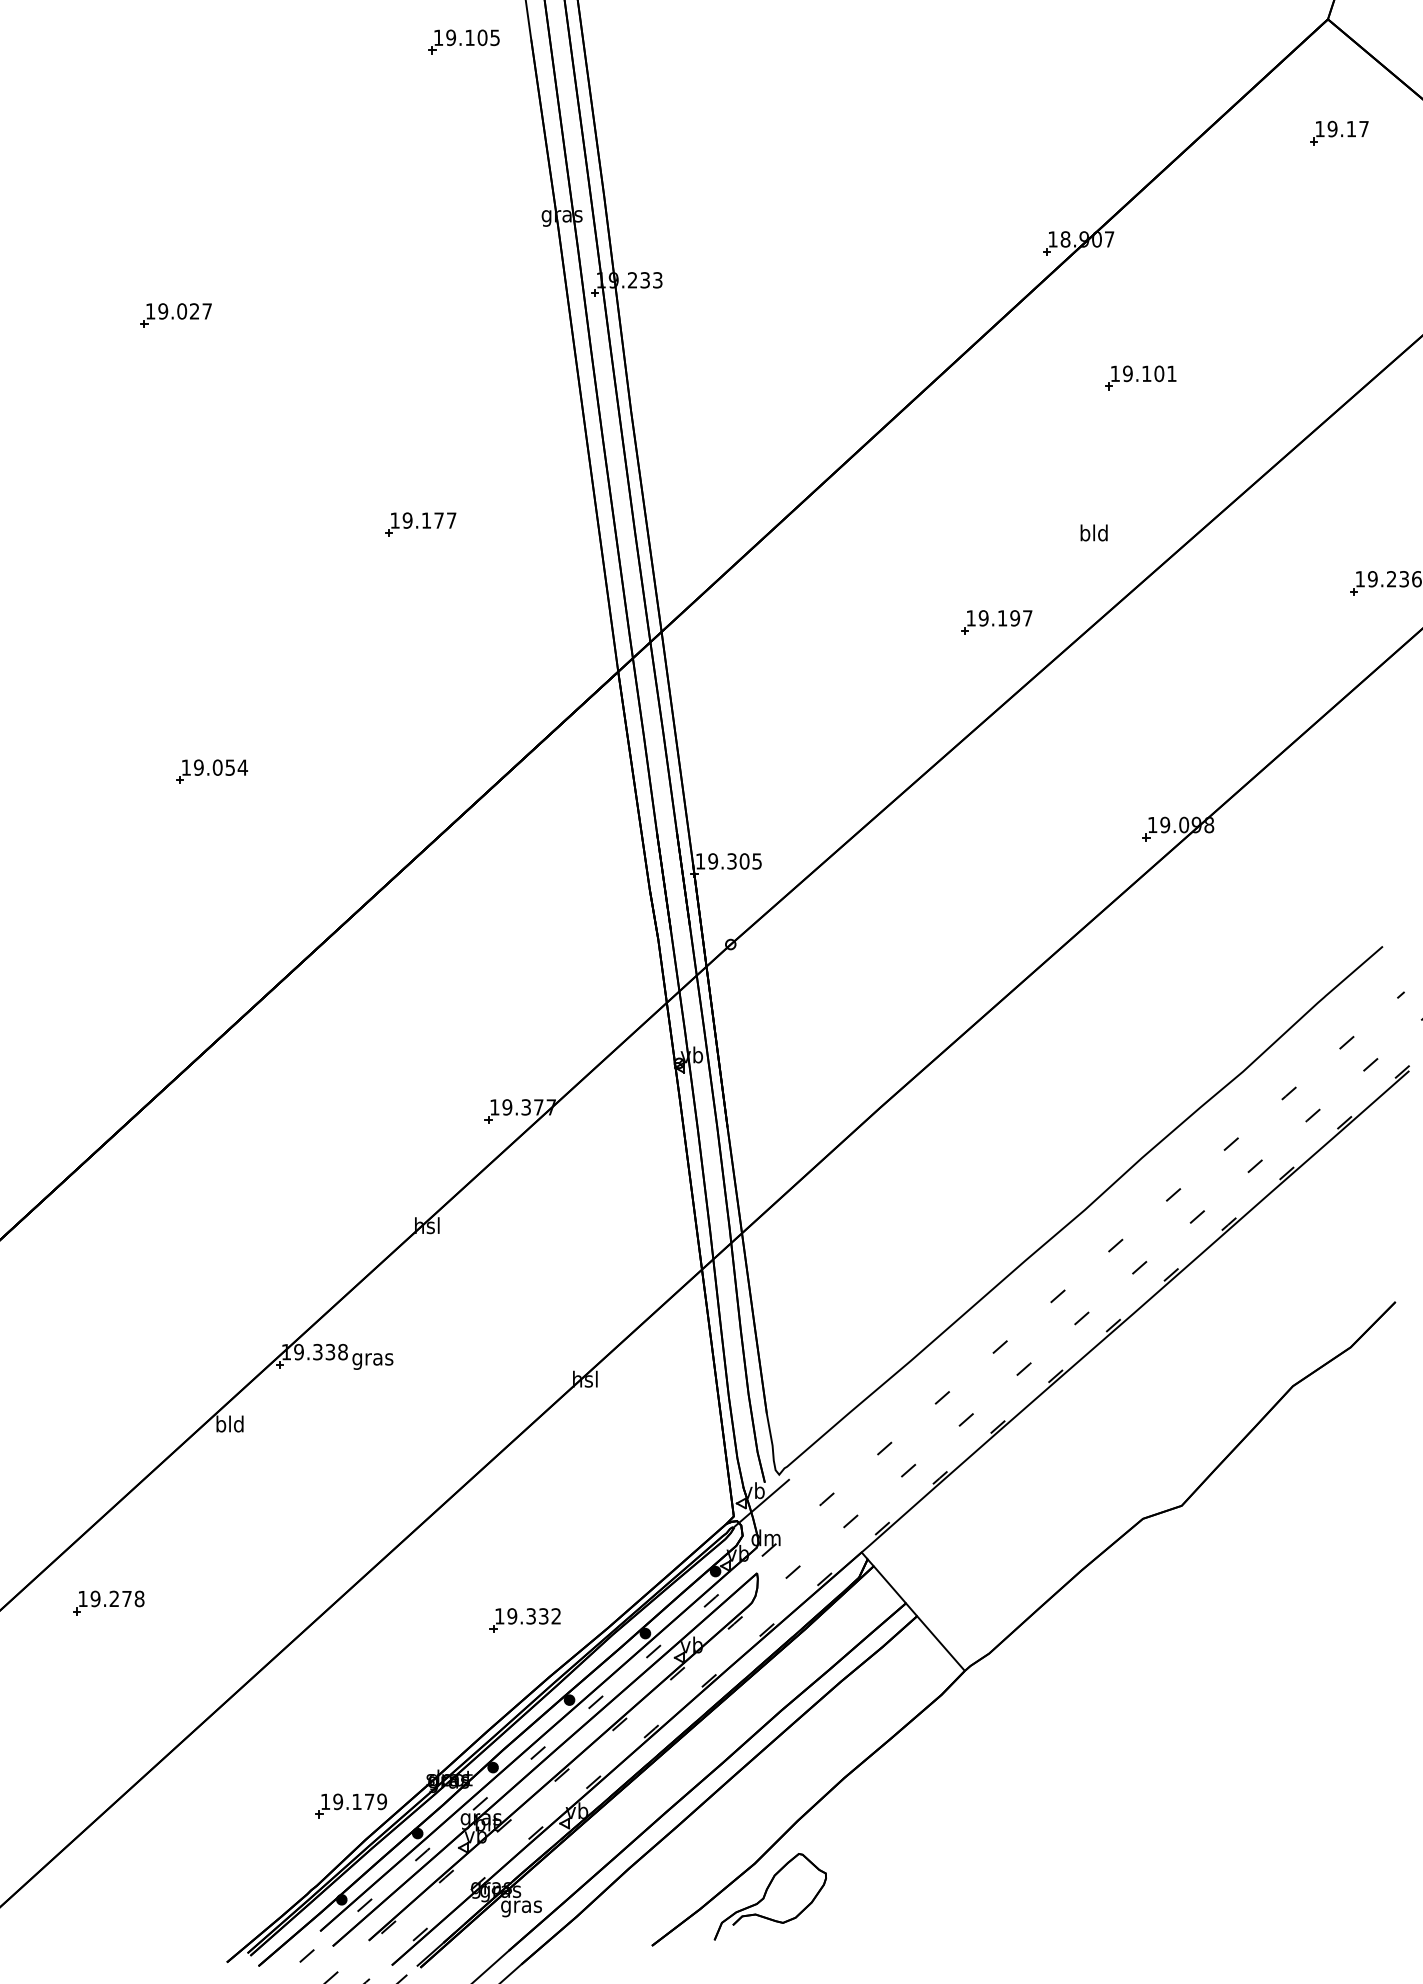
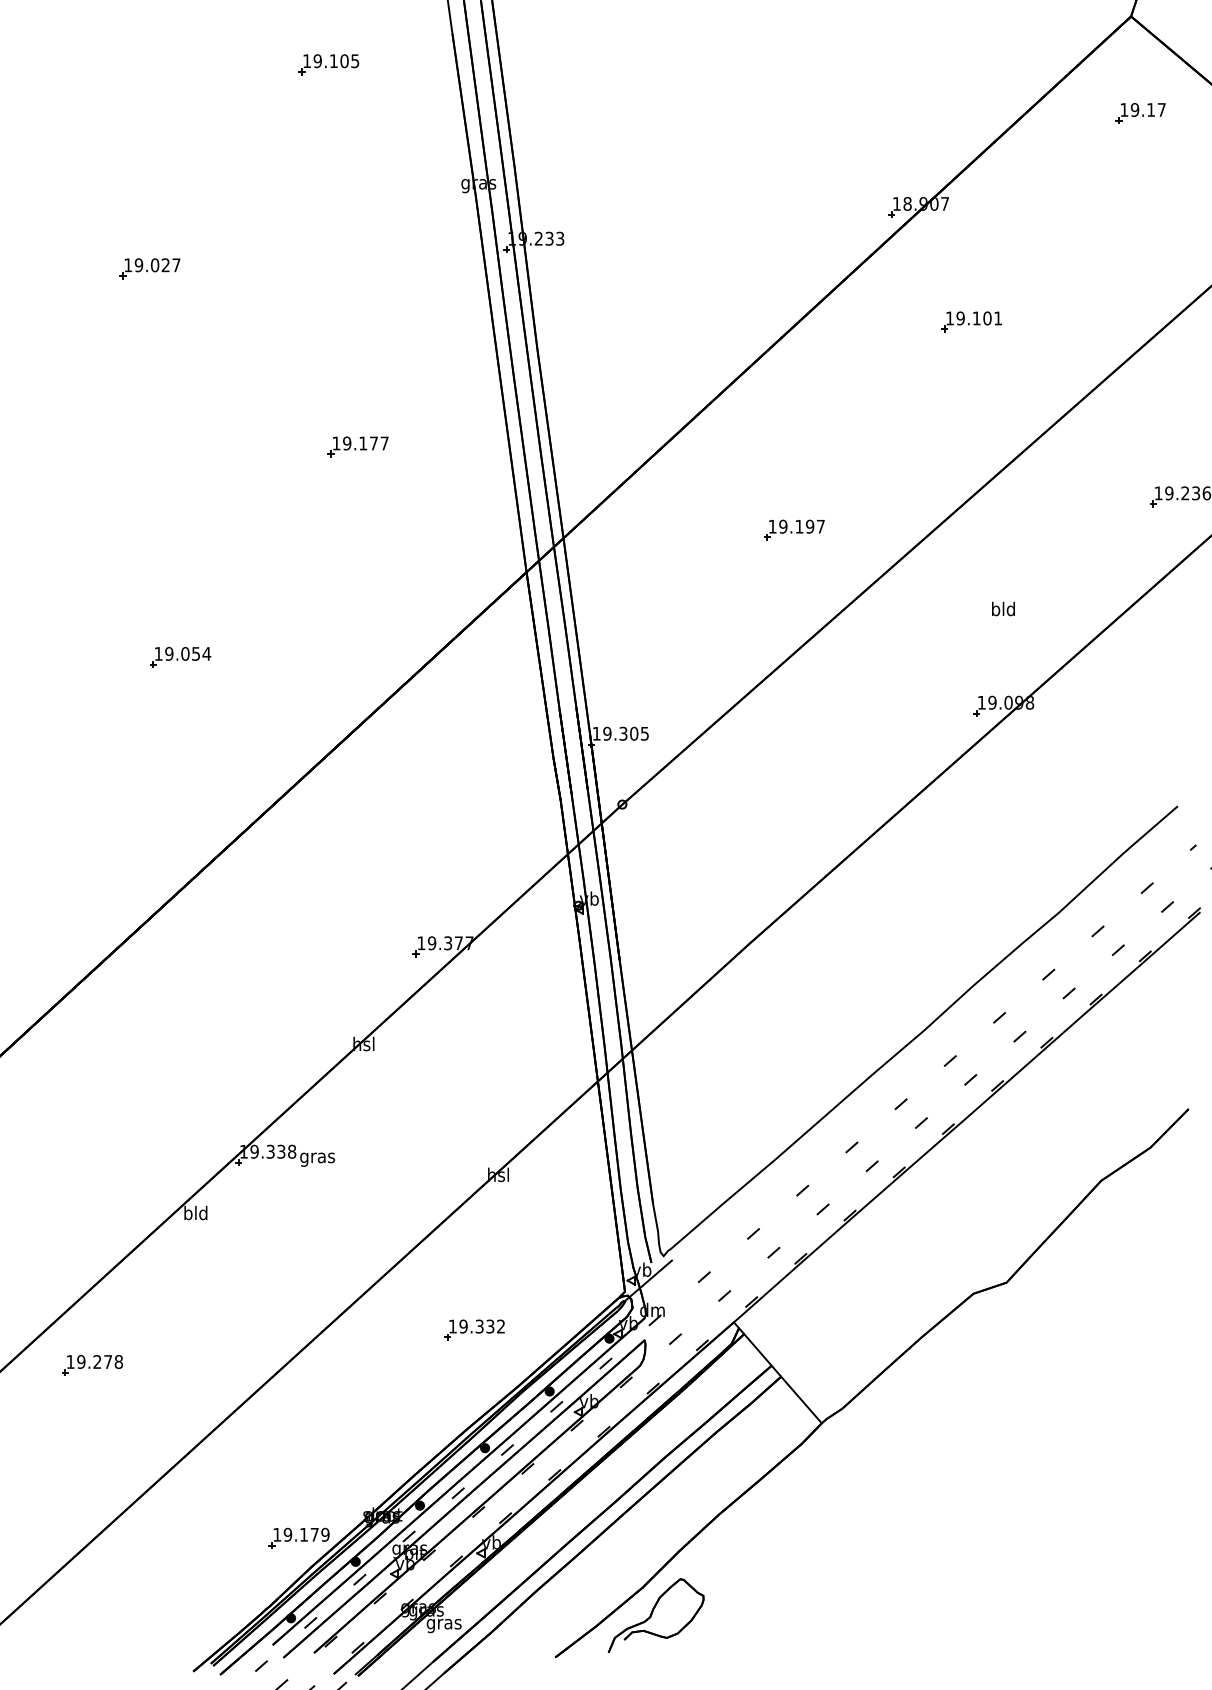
part: (463, 41) -> (328, 64), moved
text: (1093, 532) -> (1002, 608), moved
part: (996, 622) -> (794, 530), moved
part: (524, 1620) -> (473, 1330), moved

